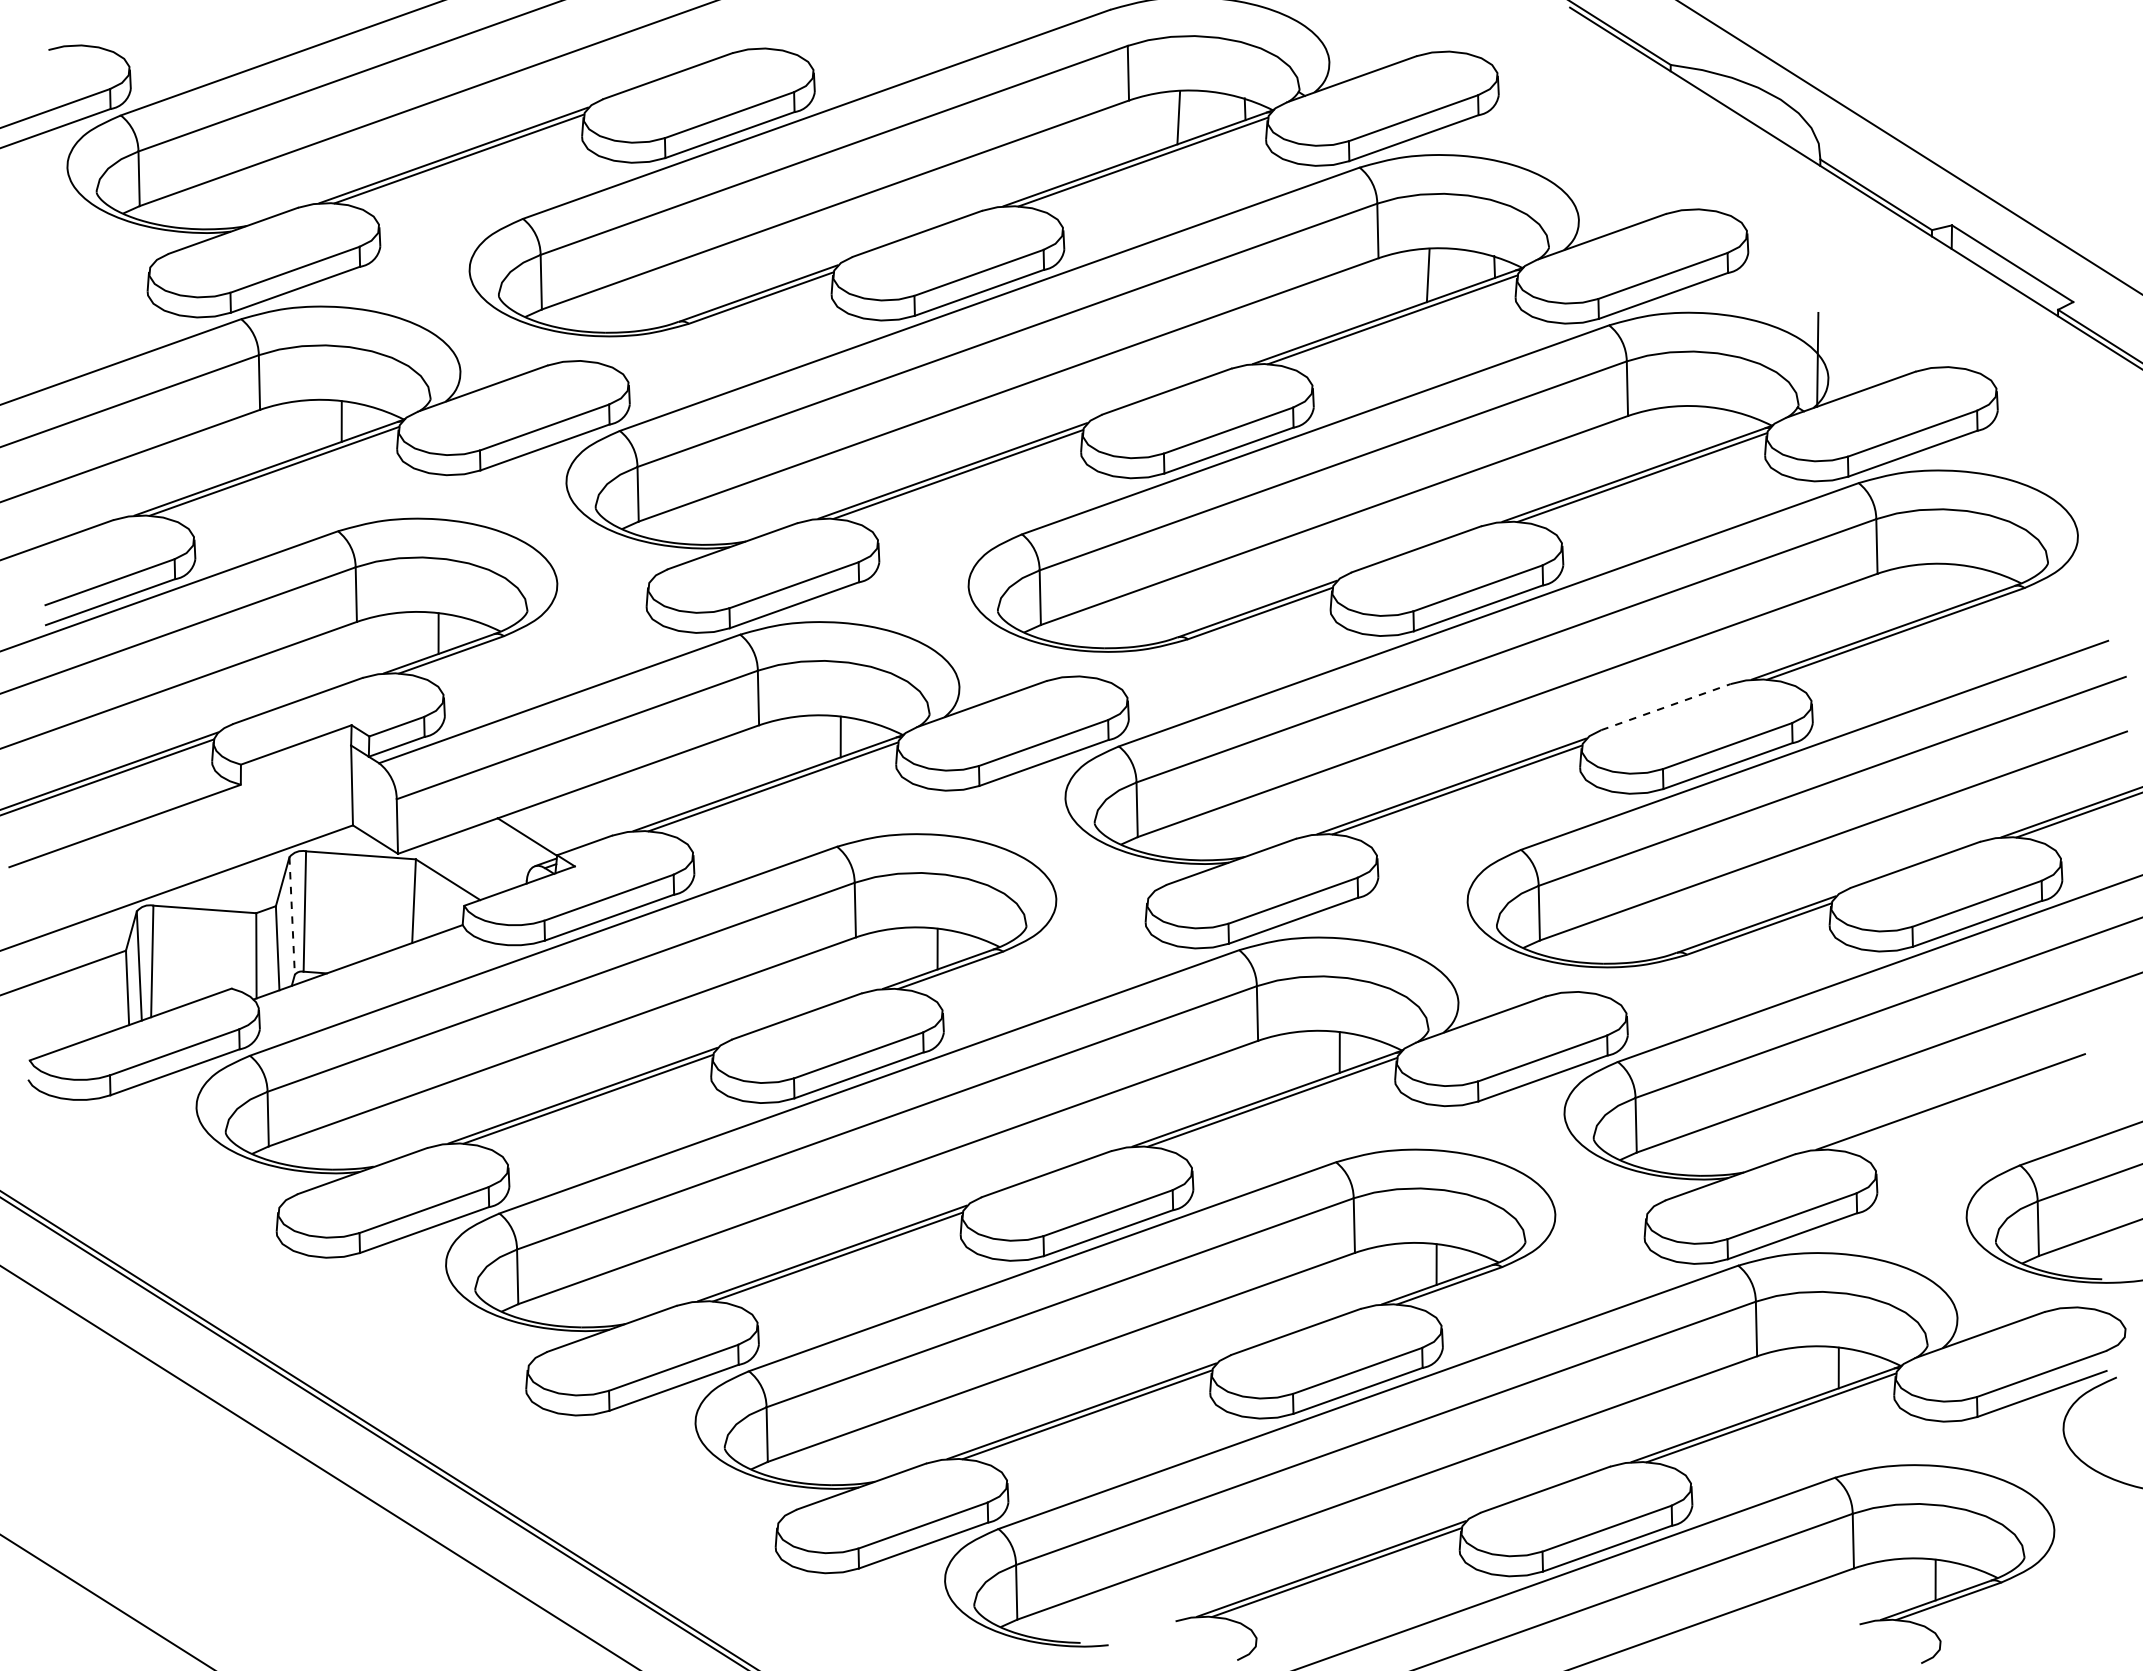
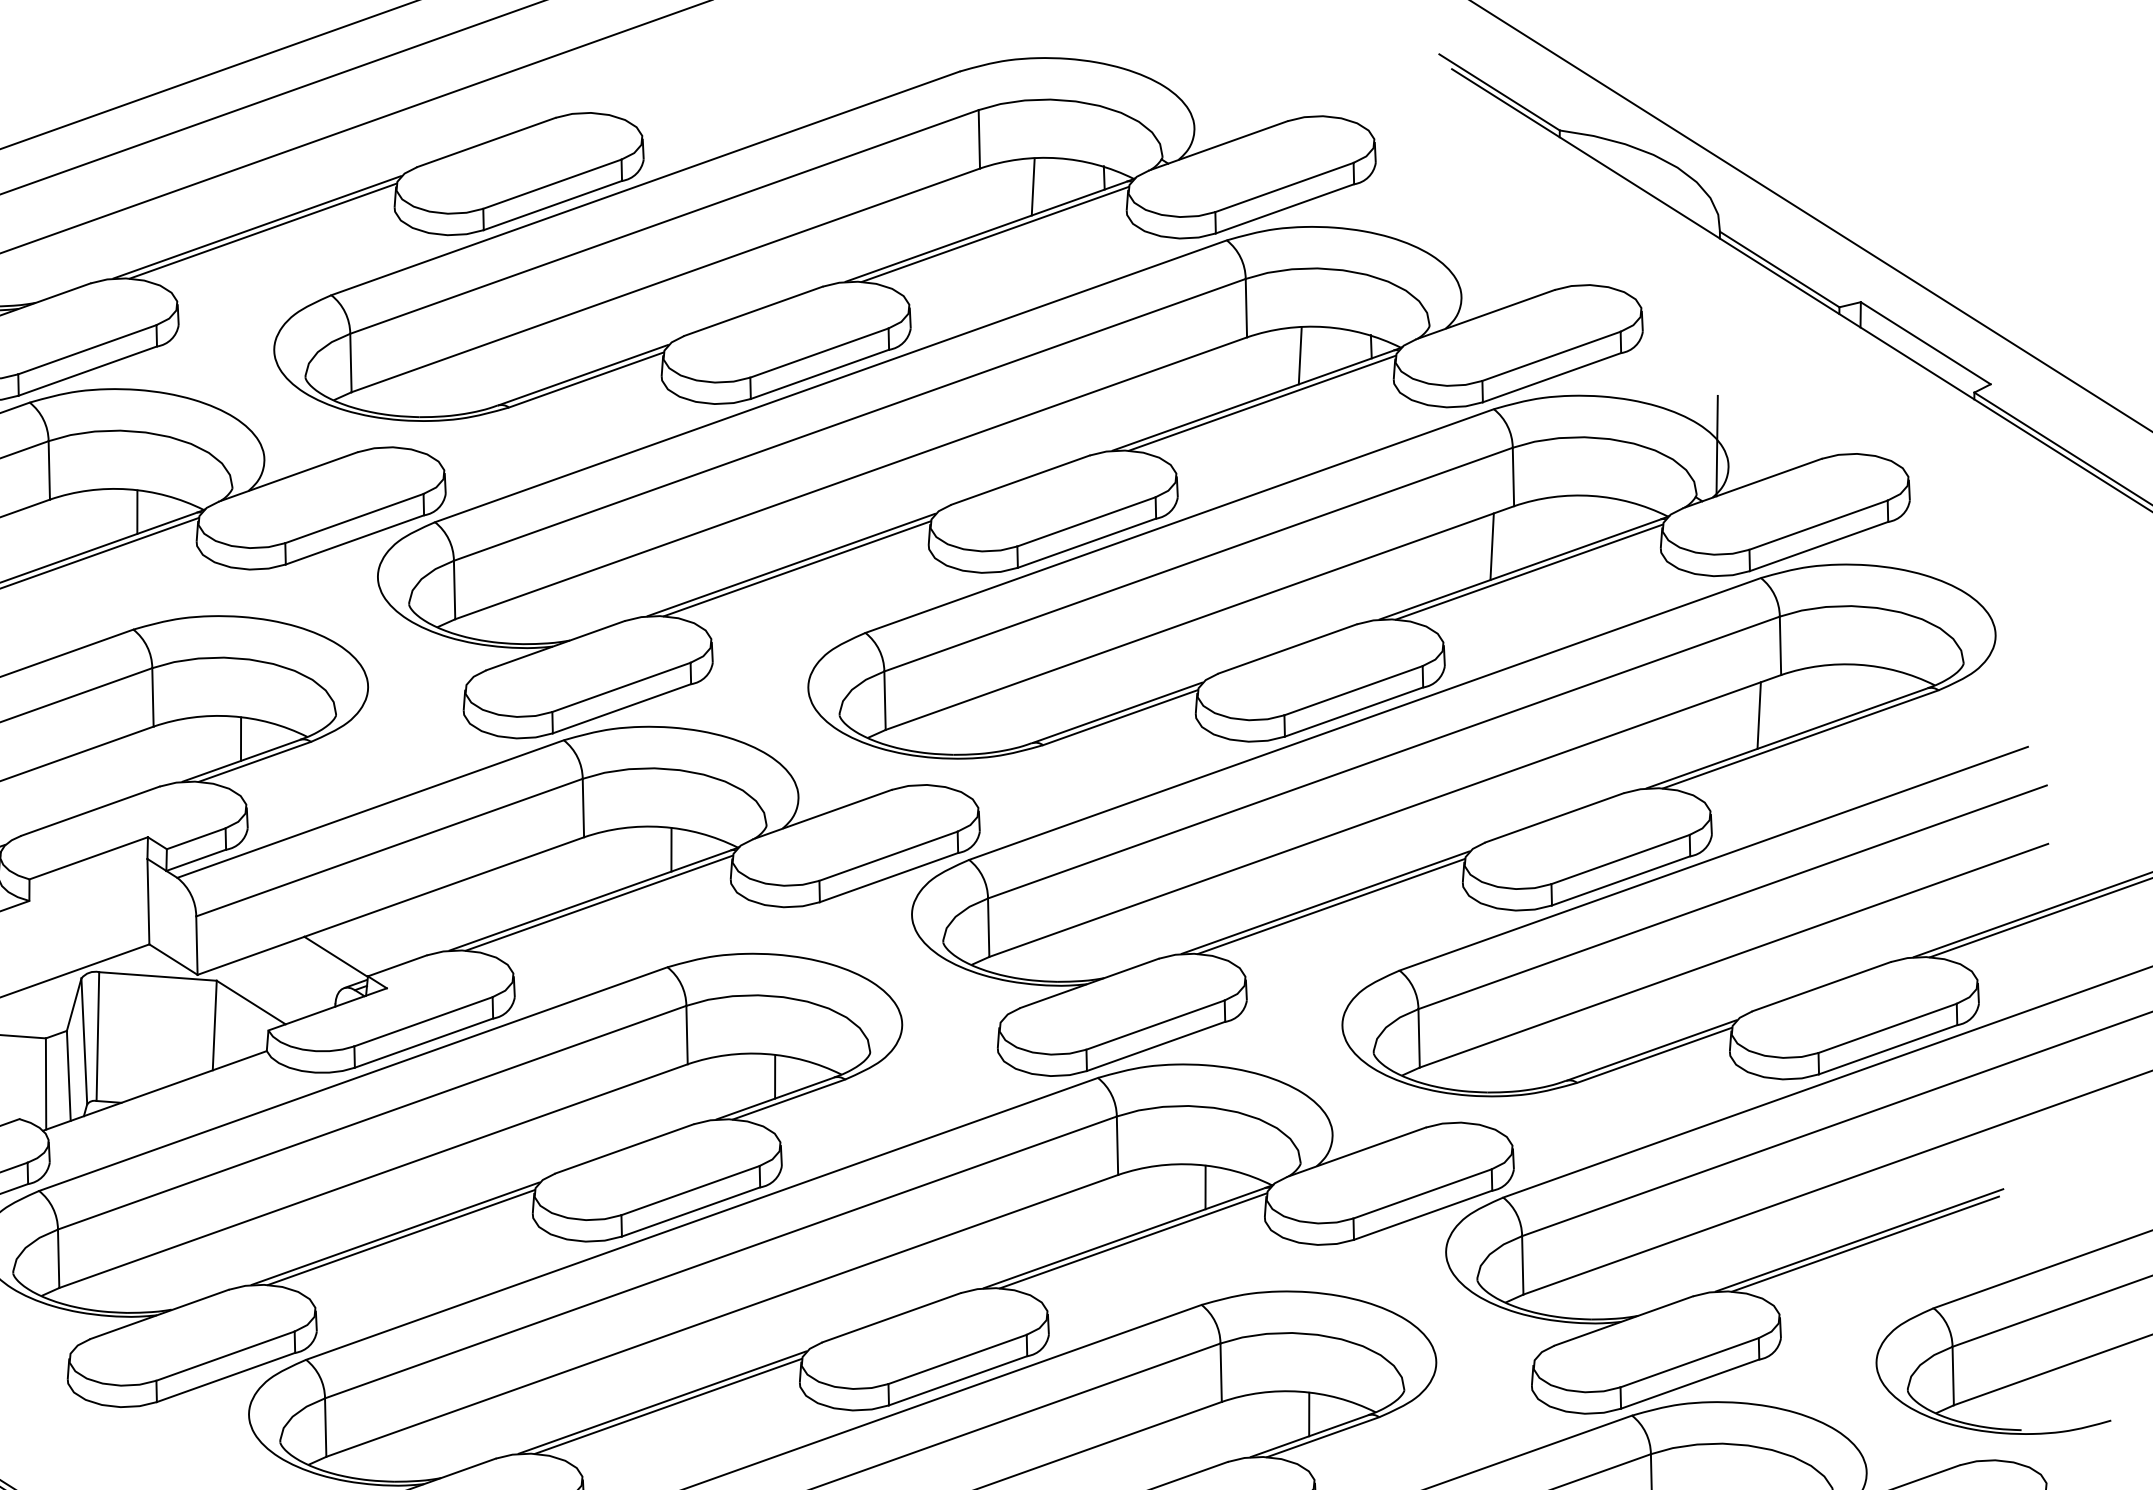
line: (1607, 453) -> (1492, 546), added
line: (1856, 611) -> (1758, 715), added
line: (1665, 707) -> (1554, 818), dashed -> solid
line: (292, 916) -> (84, 1041), dashed -> solid
line: (1956, 1105) -> (1865, 1244), added

